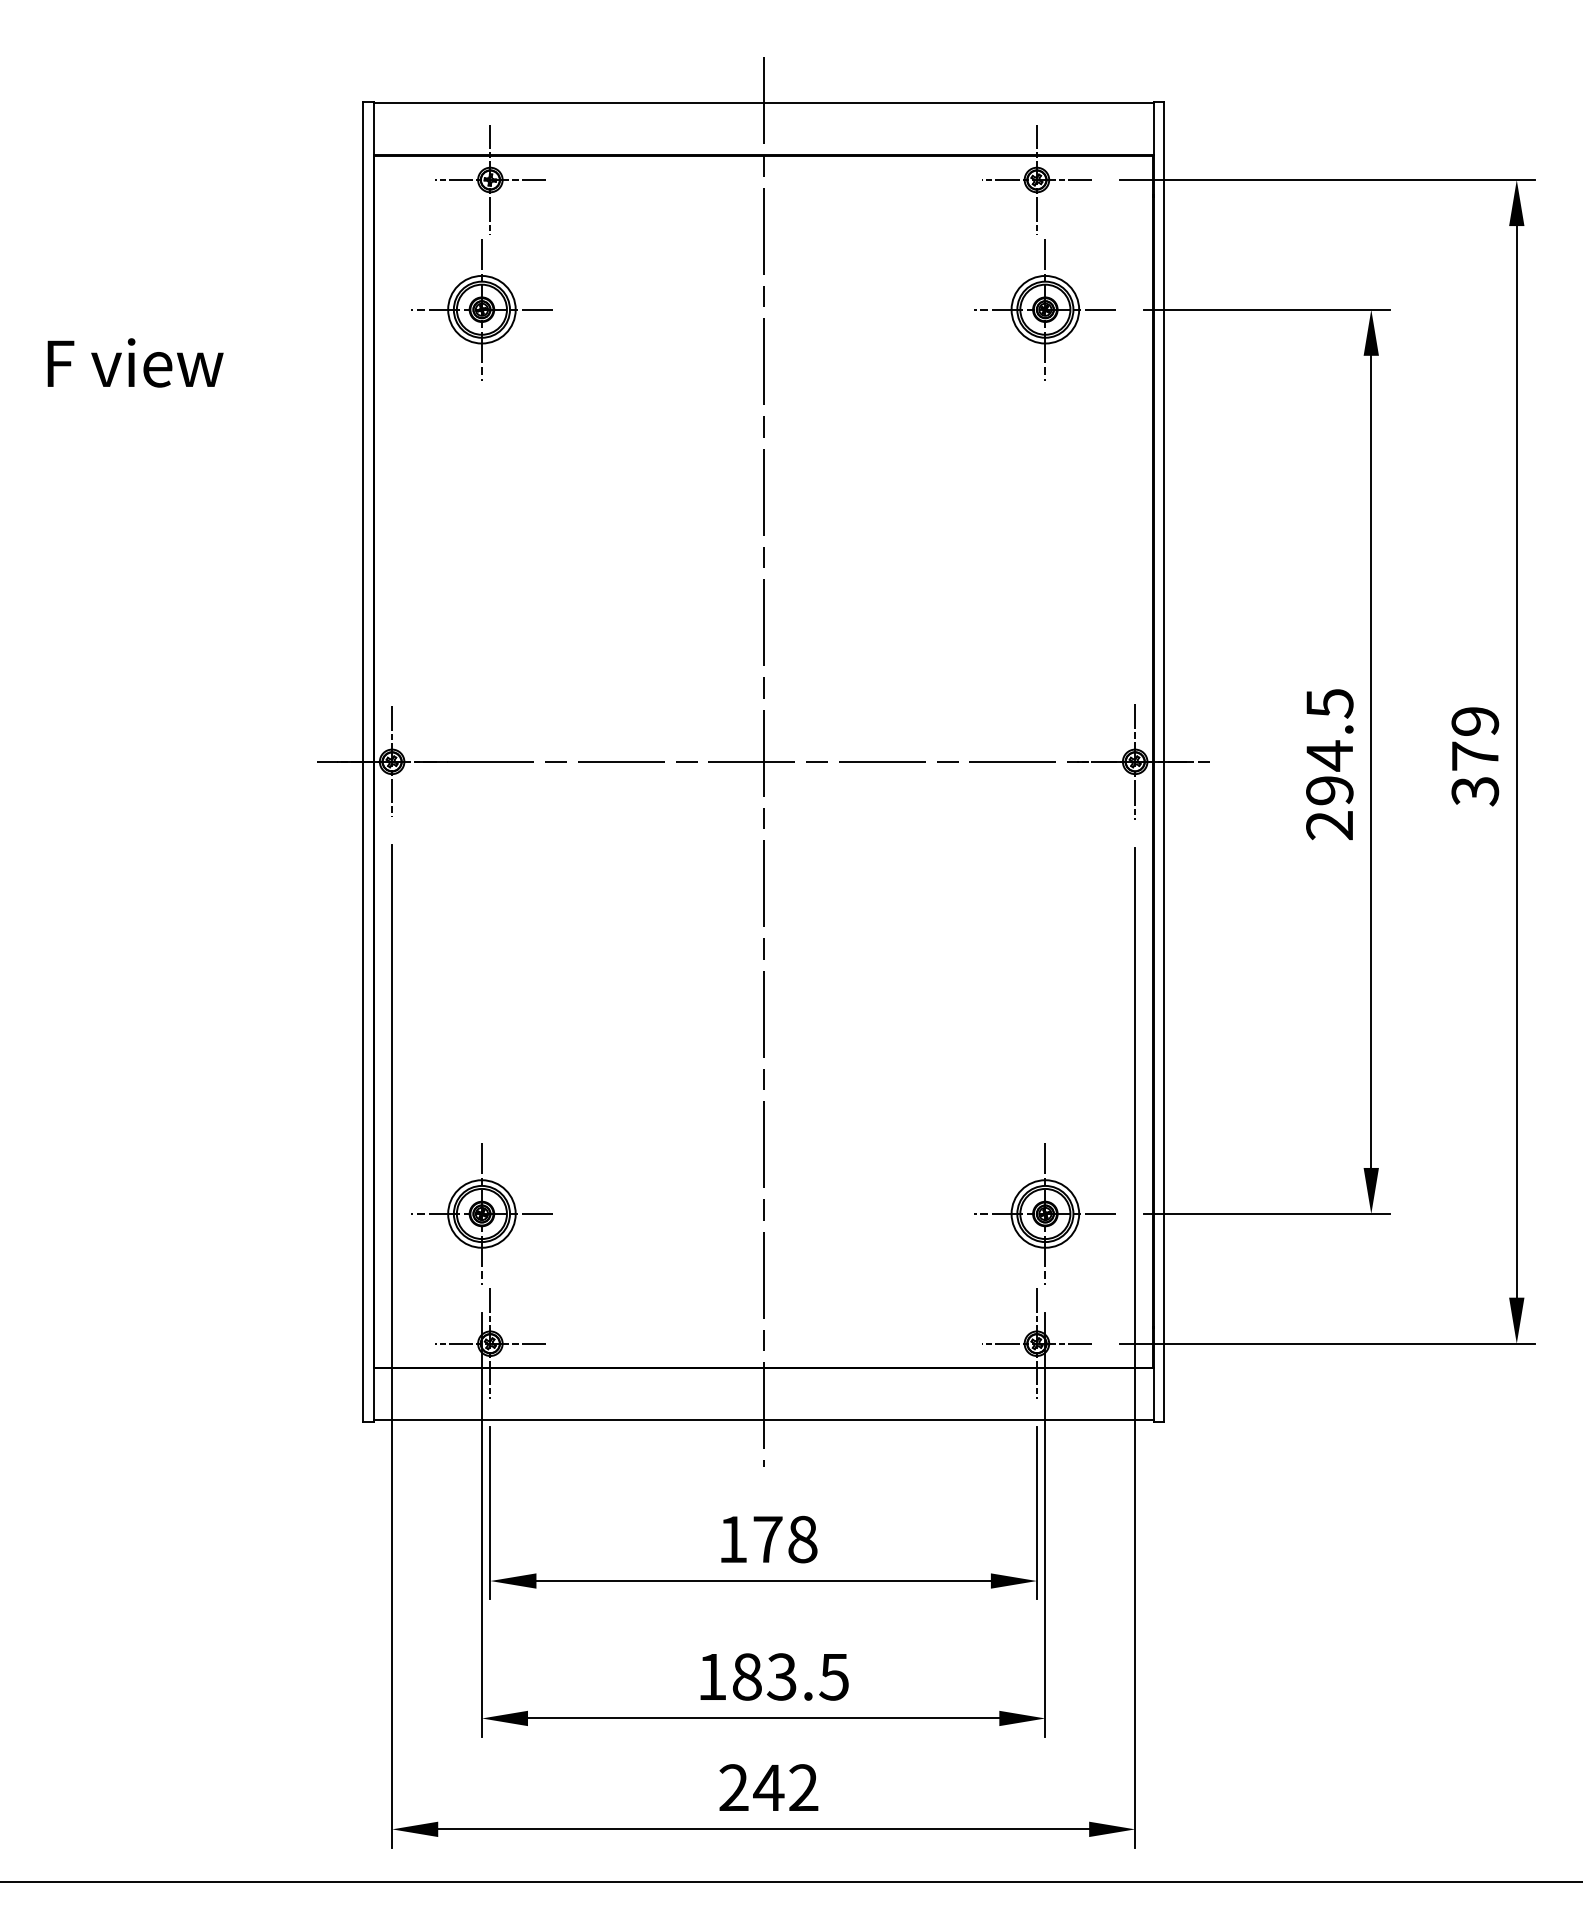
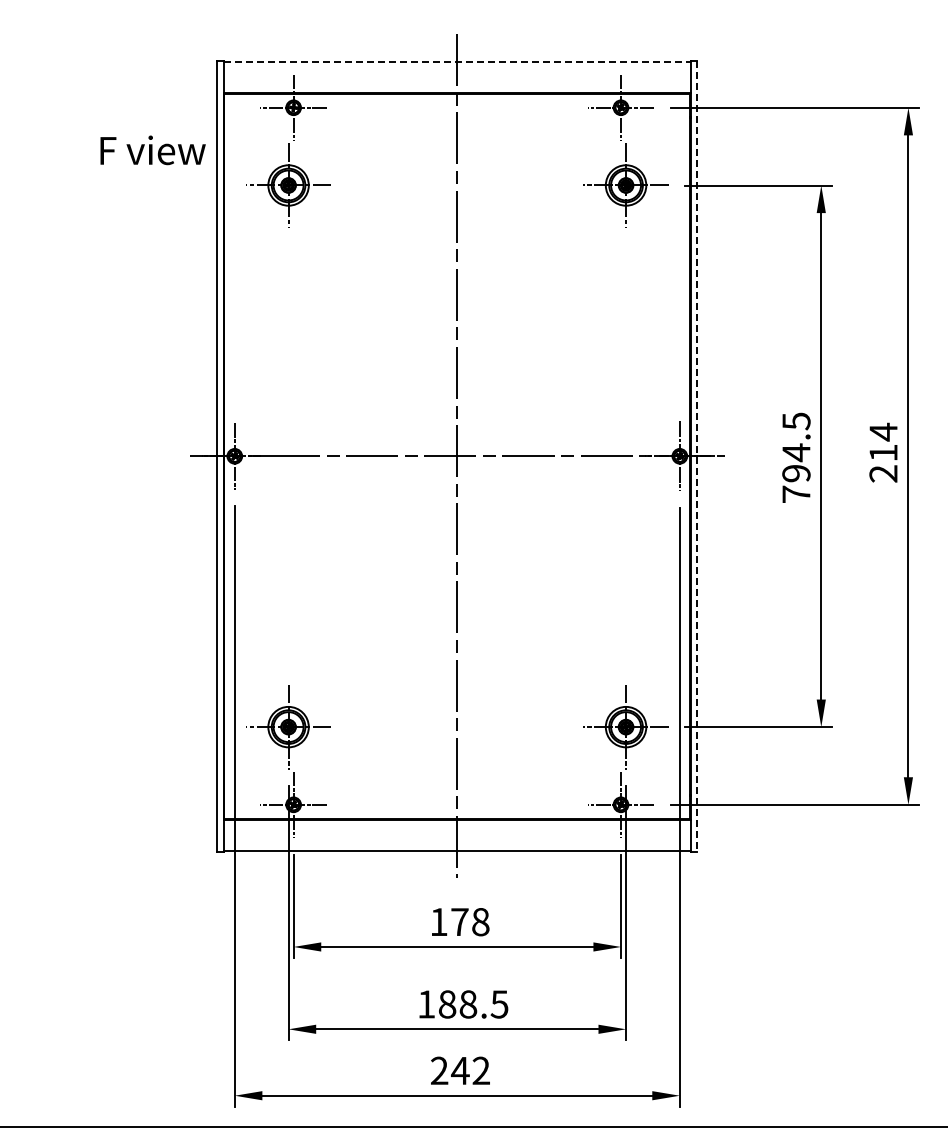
line: (763, 102) -> (457, 61), solid -> dashed
text: (134, 363) -> (152, 150), moved
text: (1475, 755) -> (883, 452), 379 -> 214
line: (1164, 762) -> (697, 456), solid -> dashed
text: (1329, 825) -> (796, 494), 294.5 -> 794.5
text: (782, 1677) -> (468, 1004), 183.5 -> 188.5

